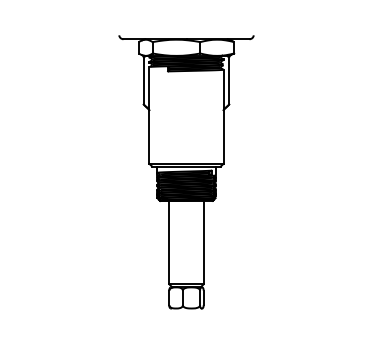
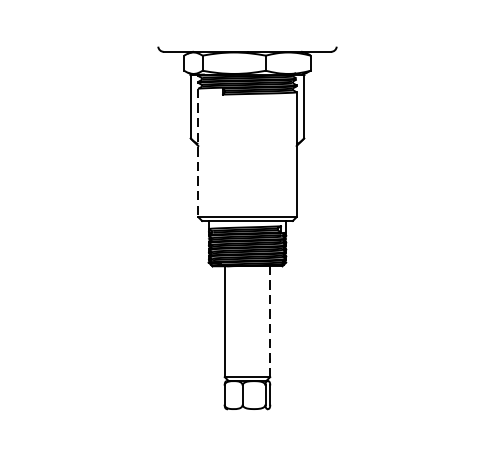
line: (149, 115) -> (198, 153), solid -> dashed
line: (203, 242) -> (270, 321), solid -> dashed

